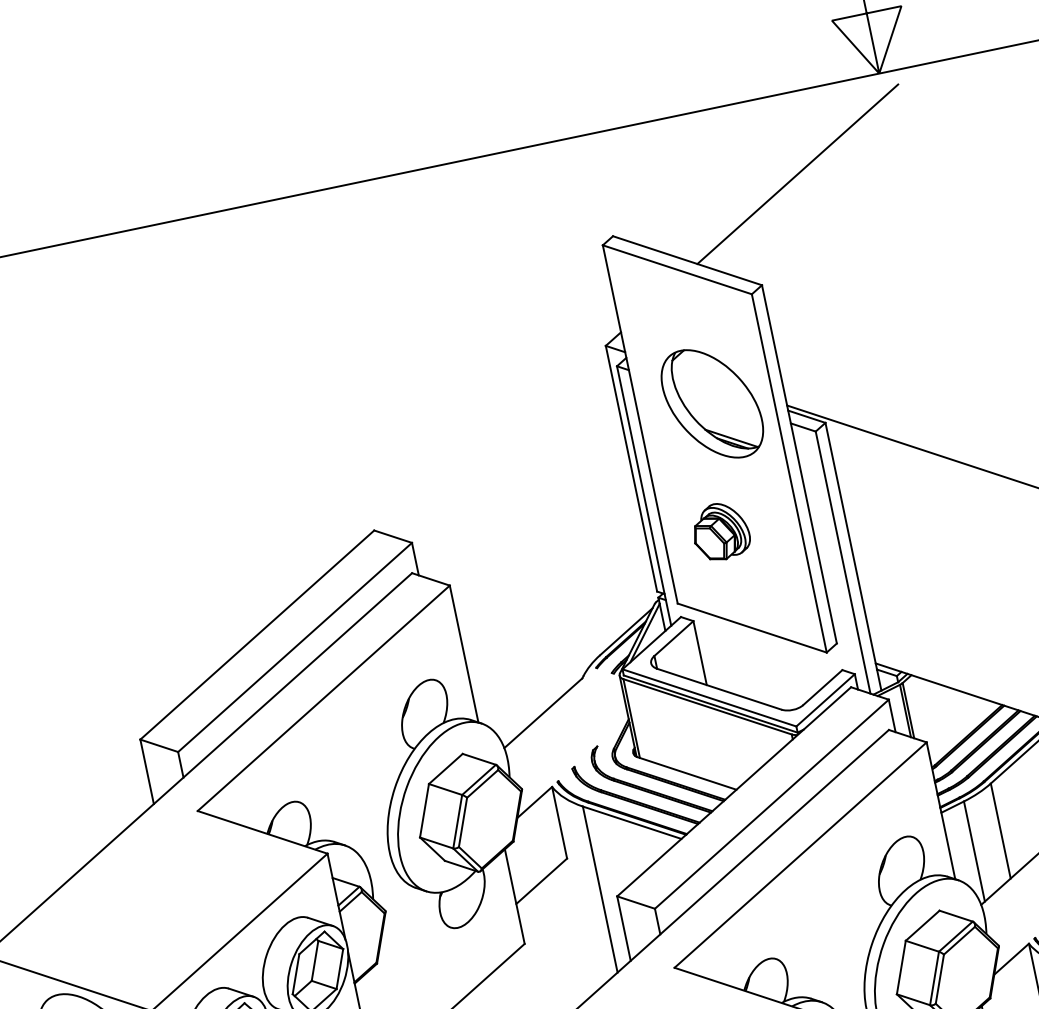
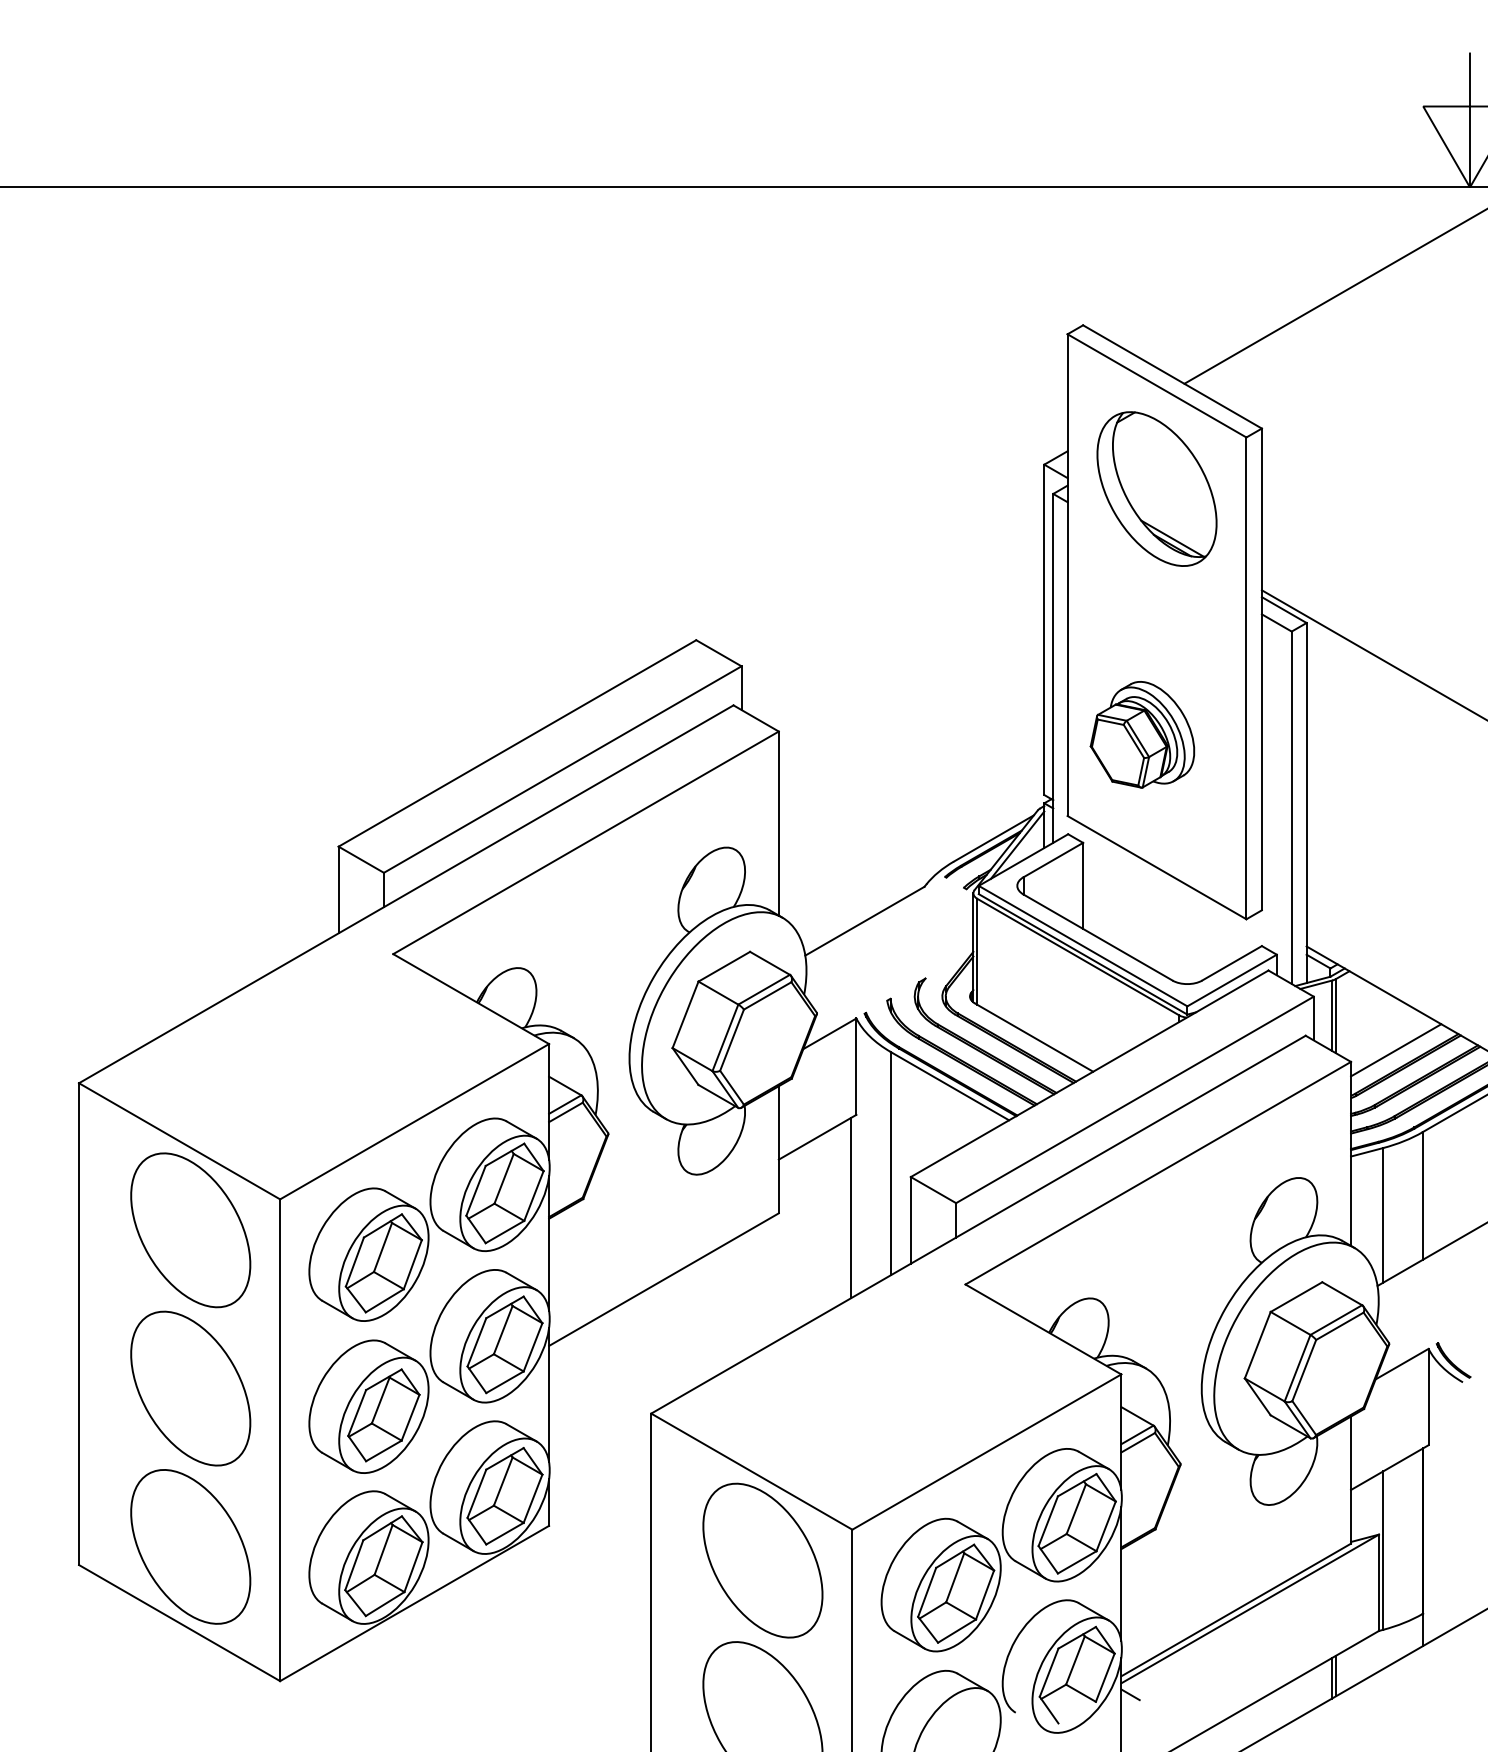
part: (711, 403) -> (1156, 488), moved
part: (720, 531) -> (1142, 734), size x1.43
line: (958, 726) -> (1396, 1050), added
line: (577, 928) -> (850, 1207), added

